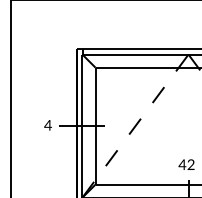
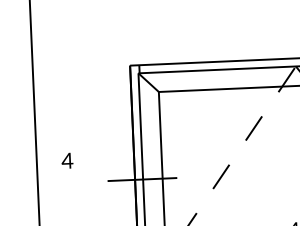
text: (47, 125) -> (66, 161), moved

